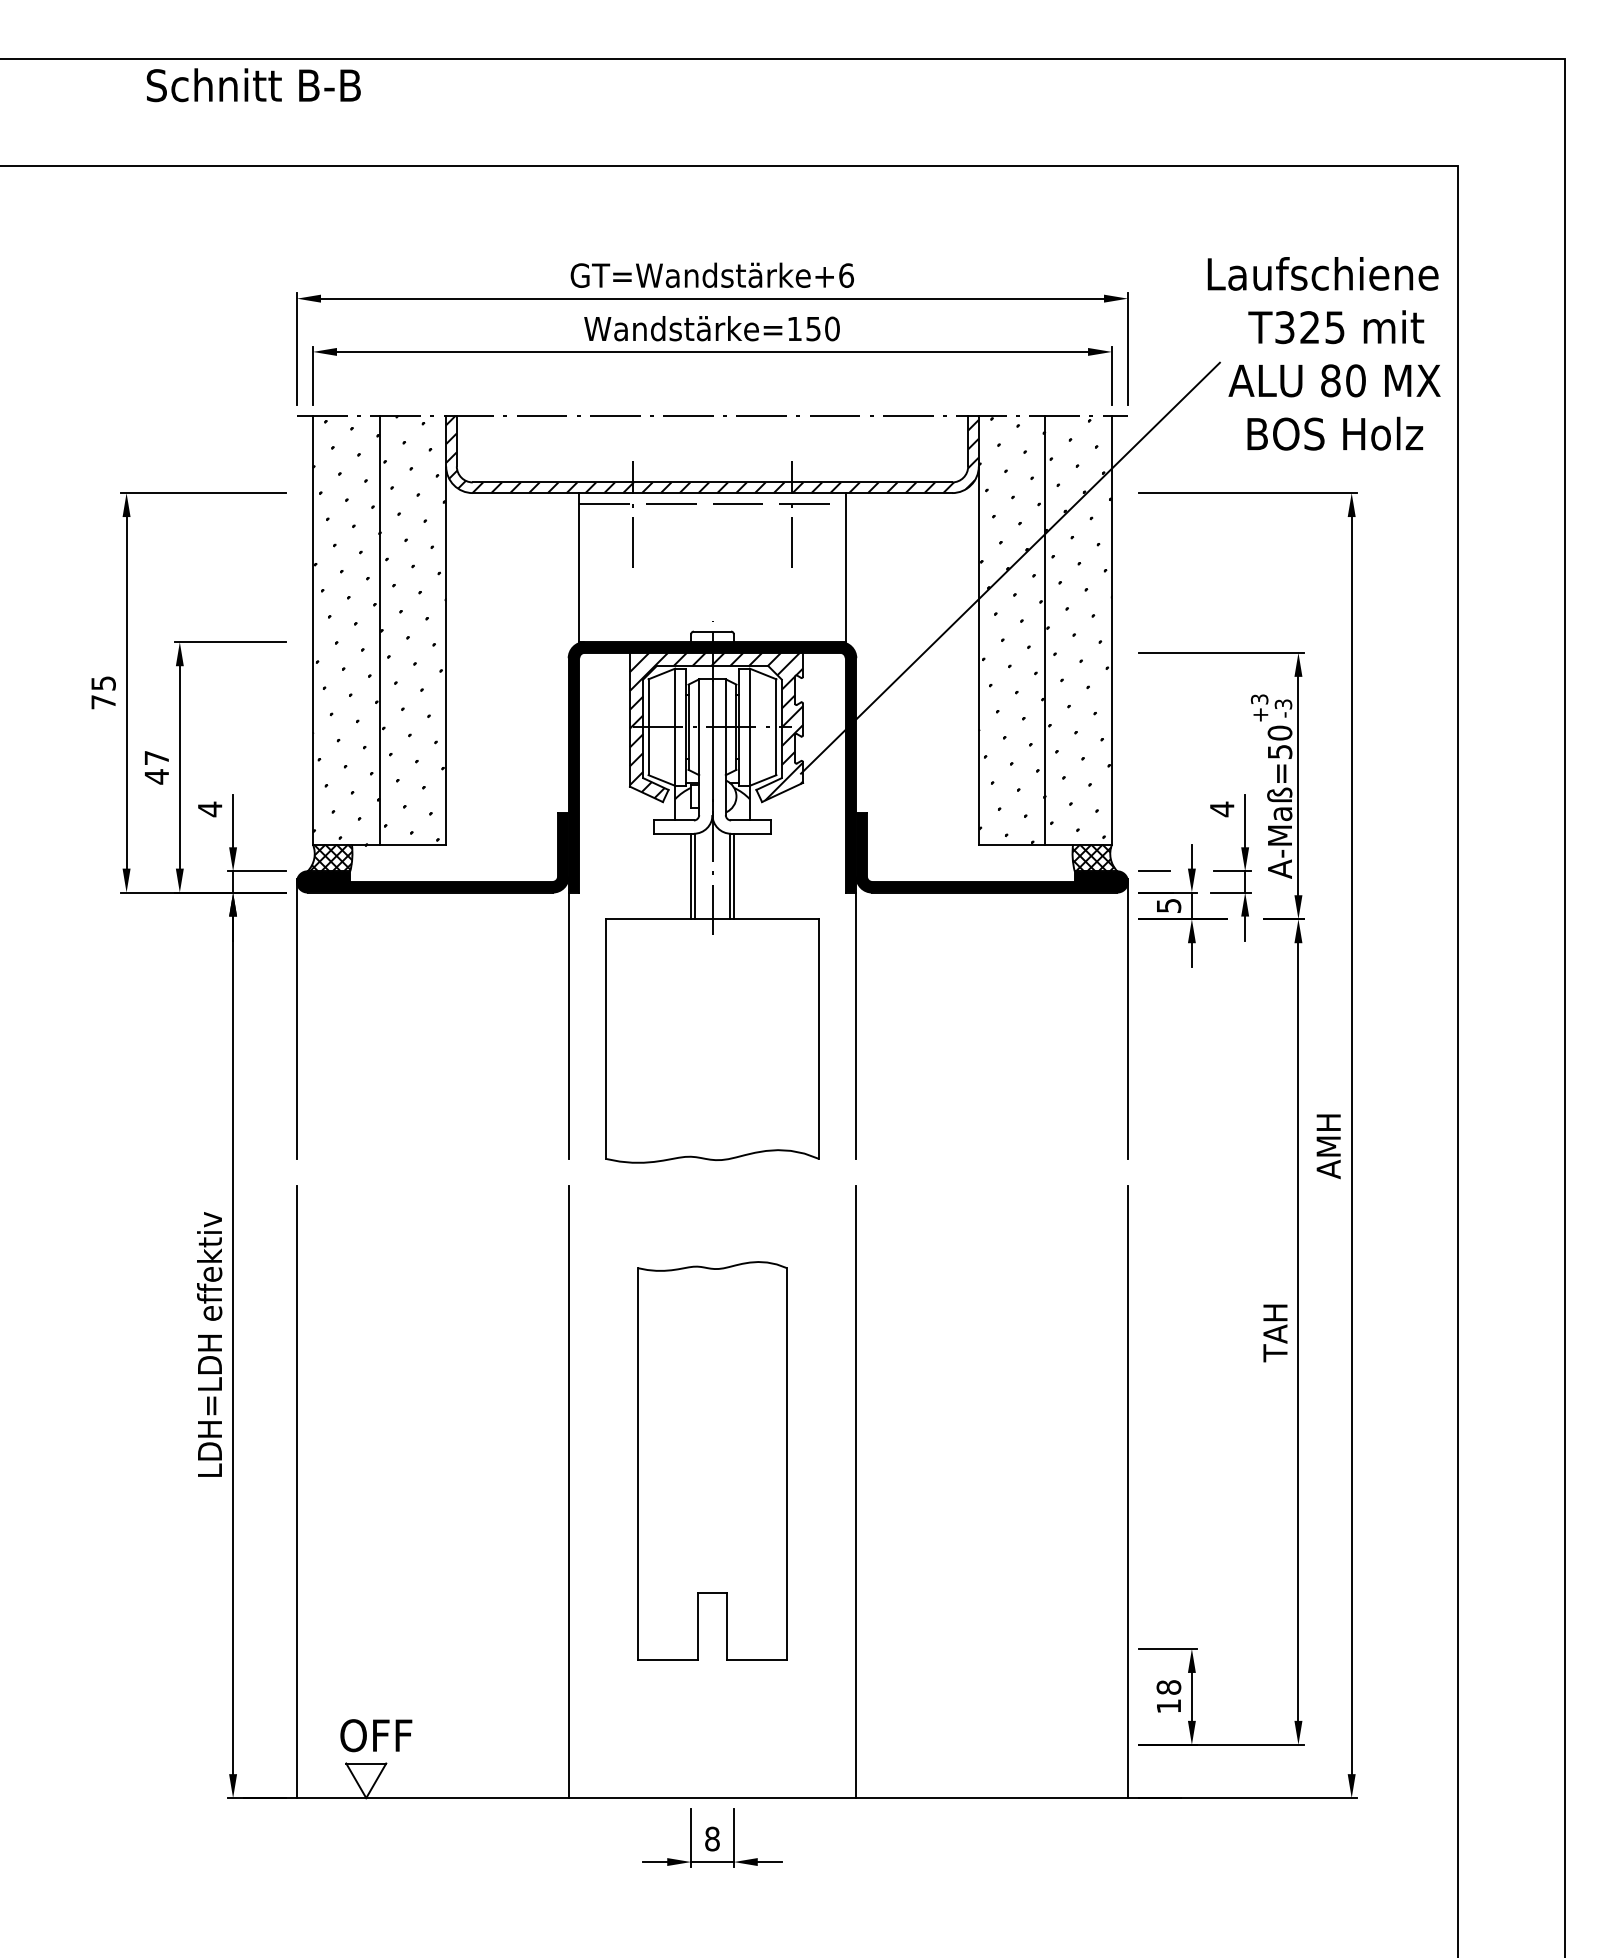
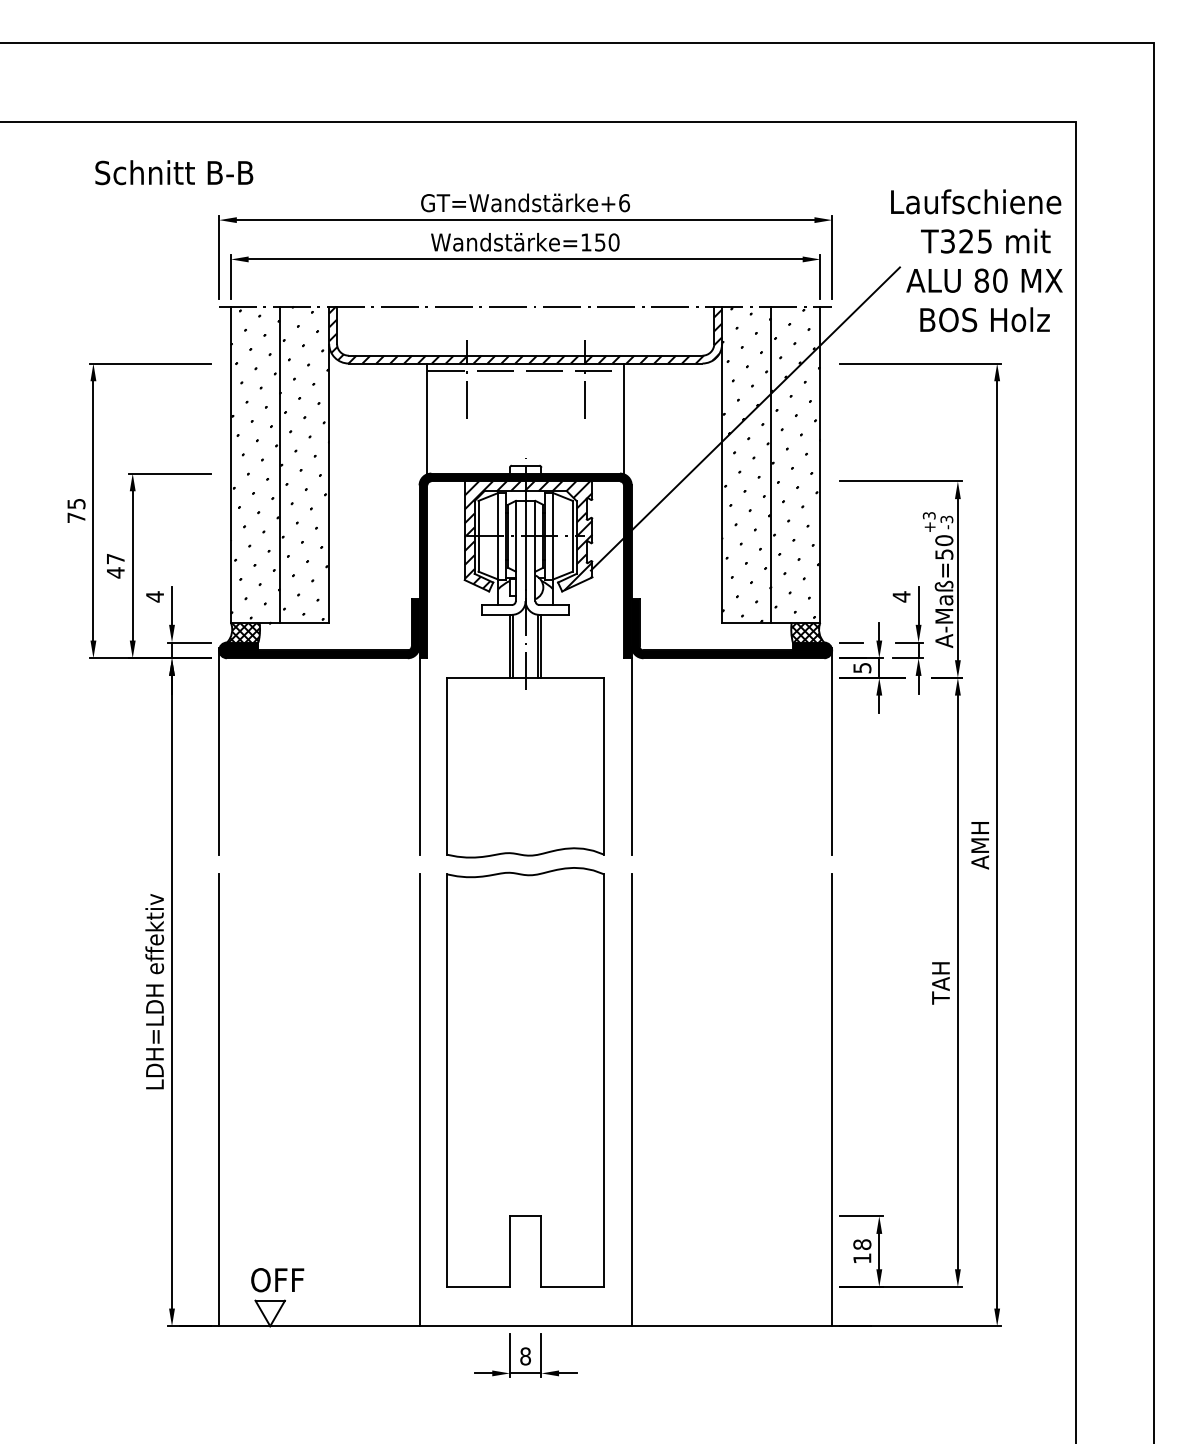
text: (254, 84) -> (174, 172), moved
part: (712, 1460) -> (525, 1077), size x1.43

